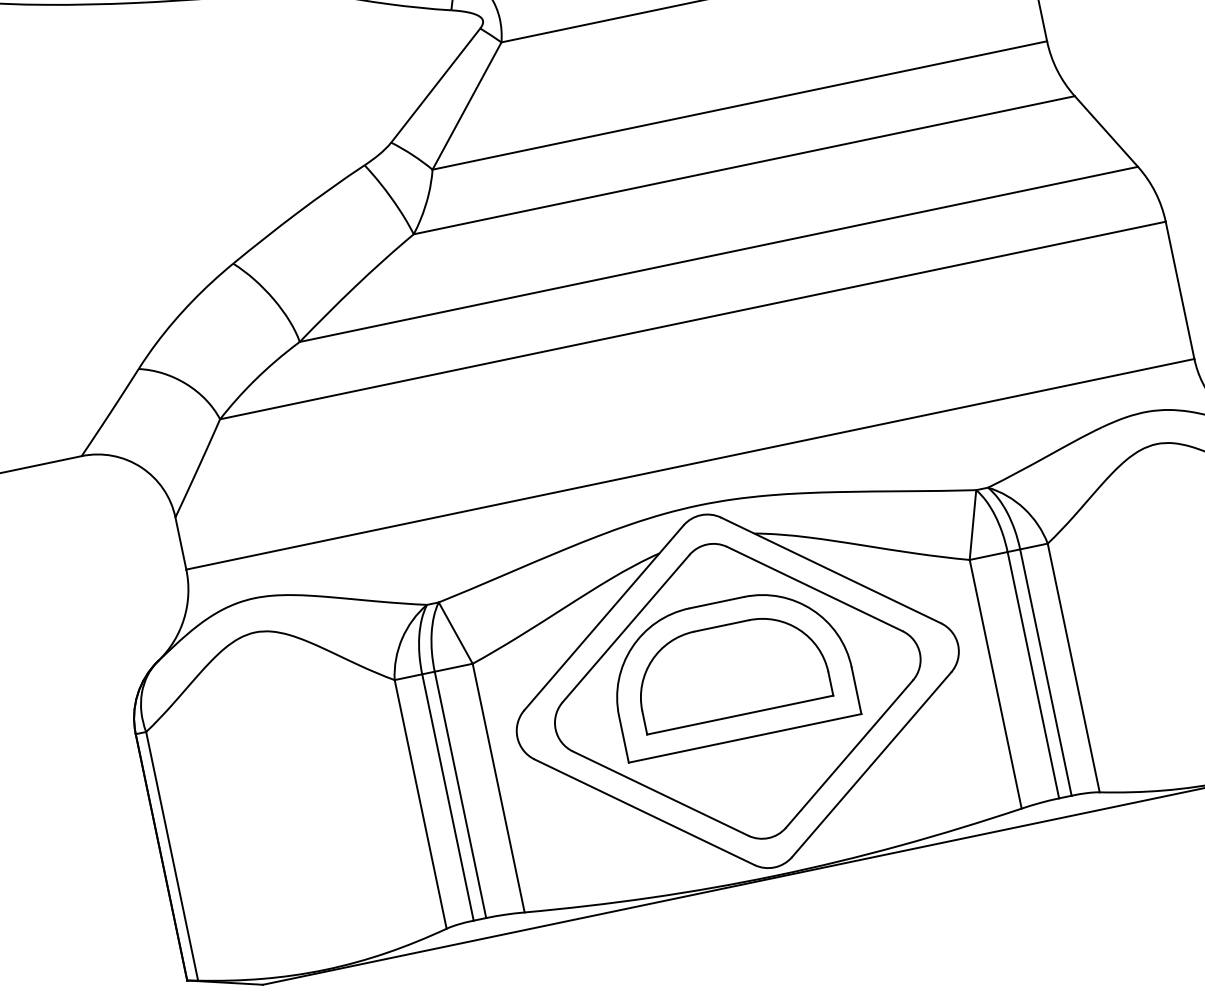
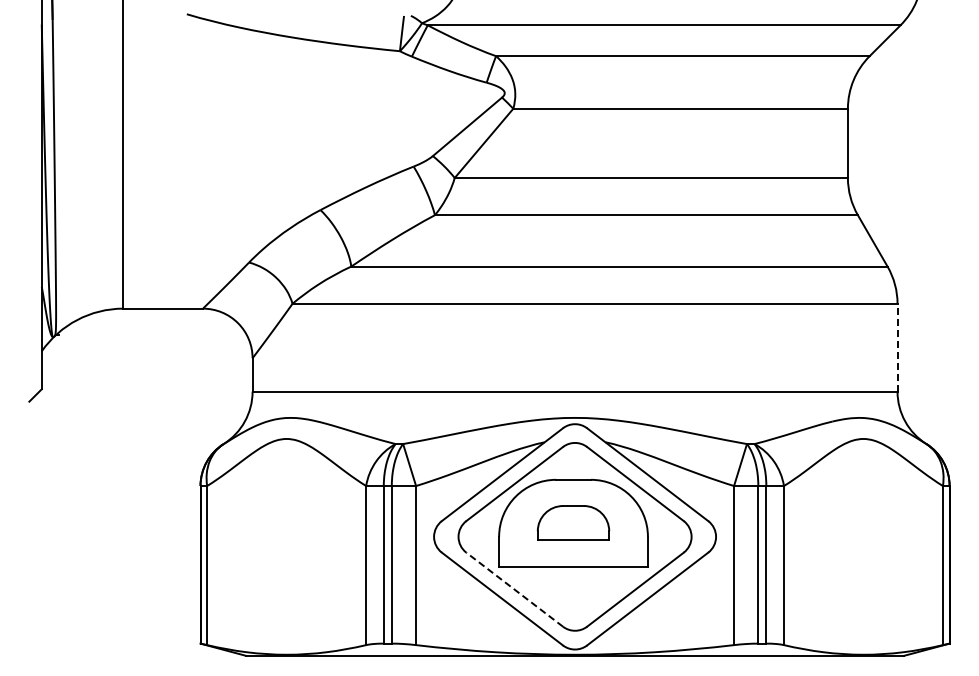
line: (1179, 290) -> (897, 347), solid -> dashed
part: (730, 669) -> (573, 522), size x0.6
line: (660, 793) -> (514, 589), solid -> dashed

